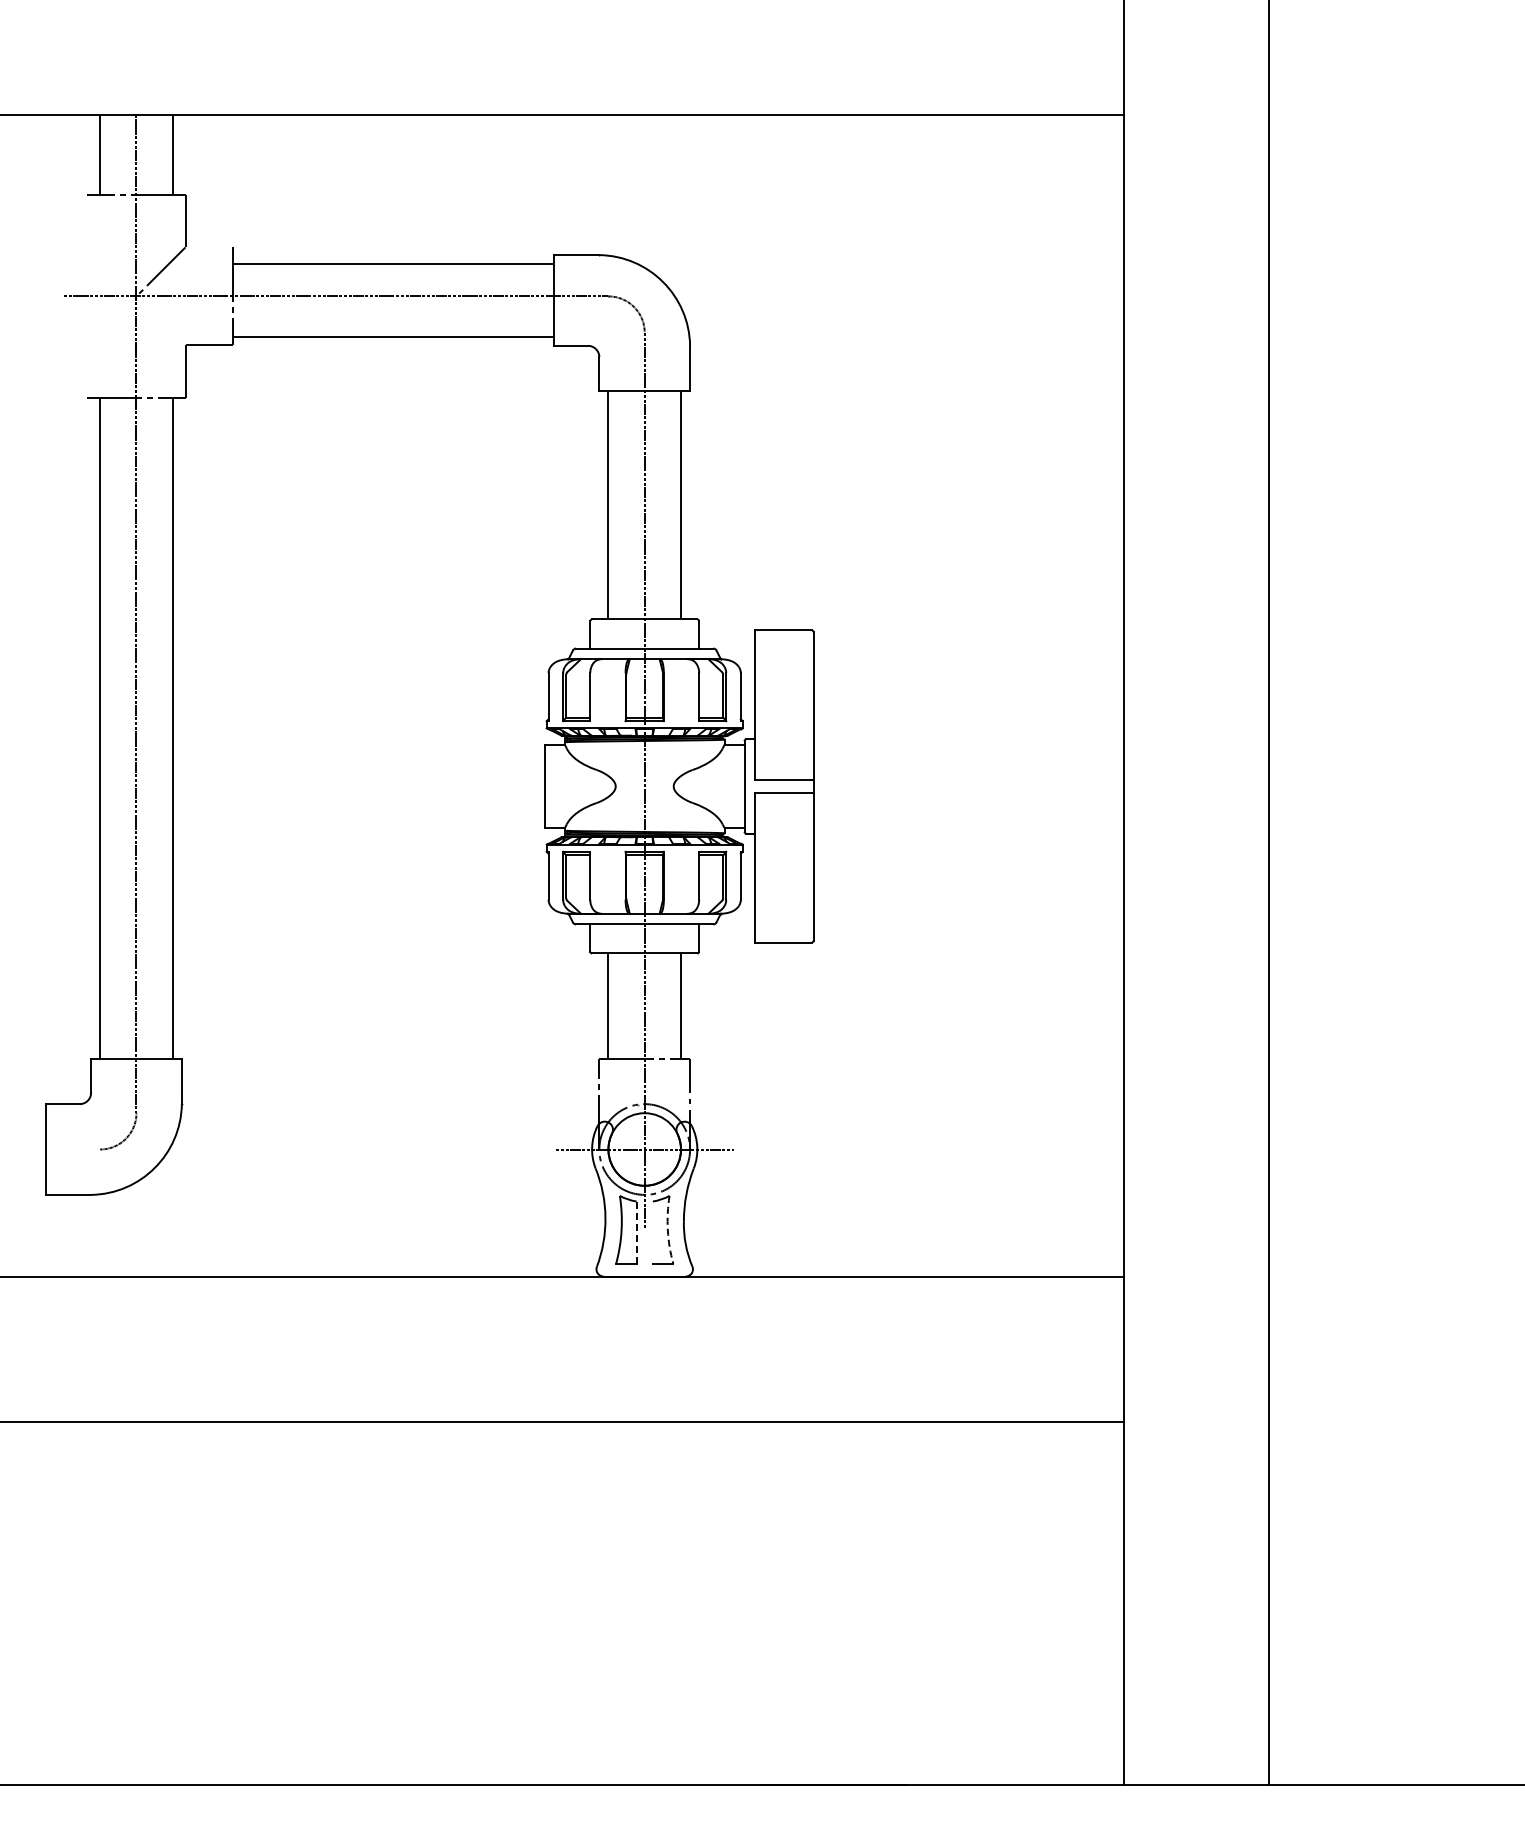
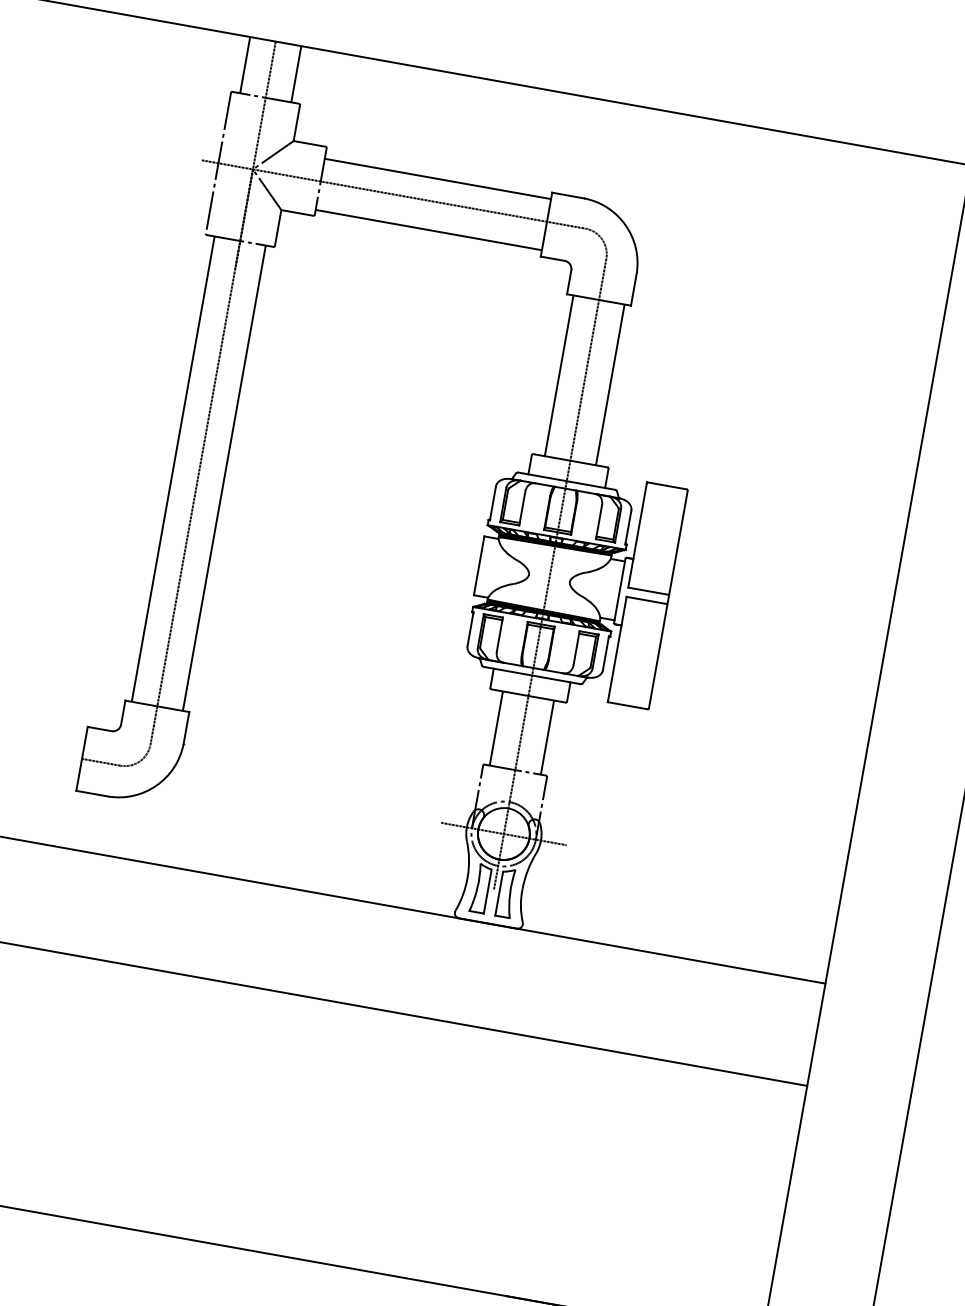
line: (208, 247) -> (309, 144), added
line: (87, 296) -> (218, 163), added
line: (160, 320) -> (266, 189), added
line: (72, 1149) -> (100, 762), added
arc: (667, 1230) -> (509, 893), dashed -> solid
line: (636, 1232) -> (487, 891), dashed -> solid
line: (652, 1232) -> (498, 893), added

